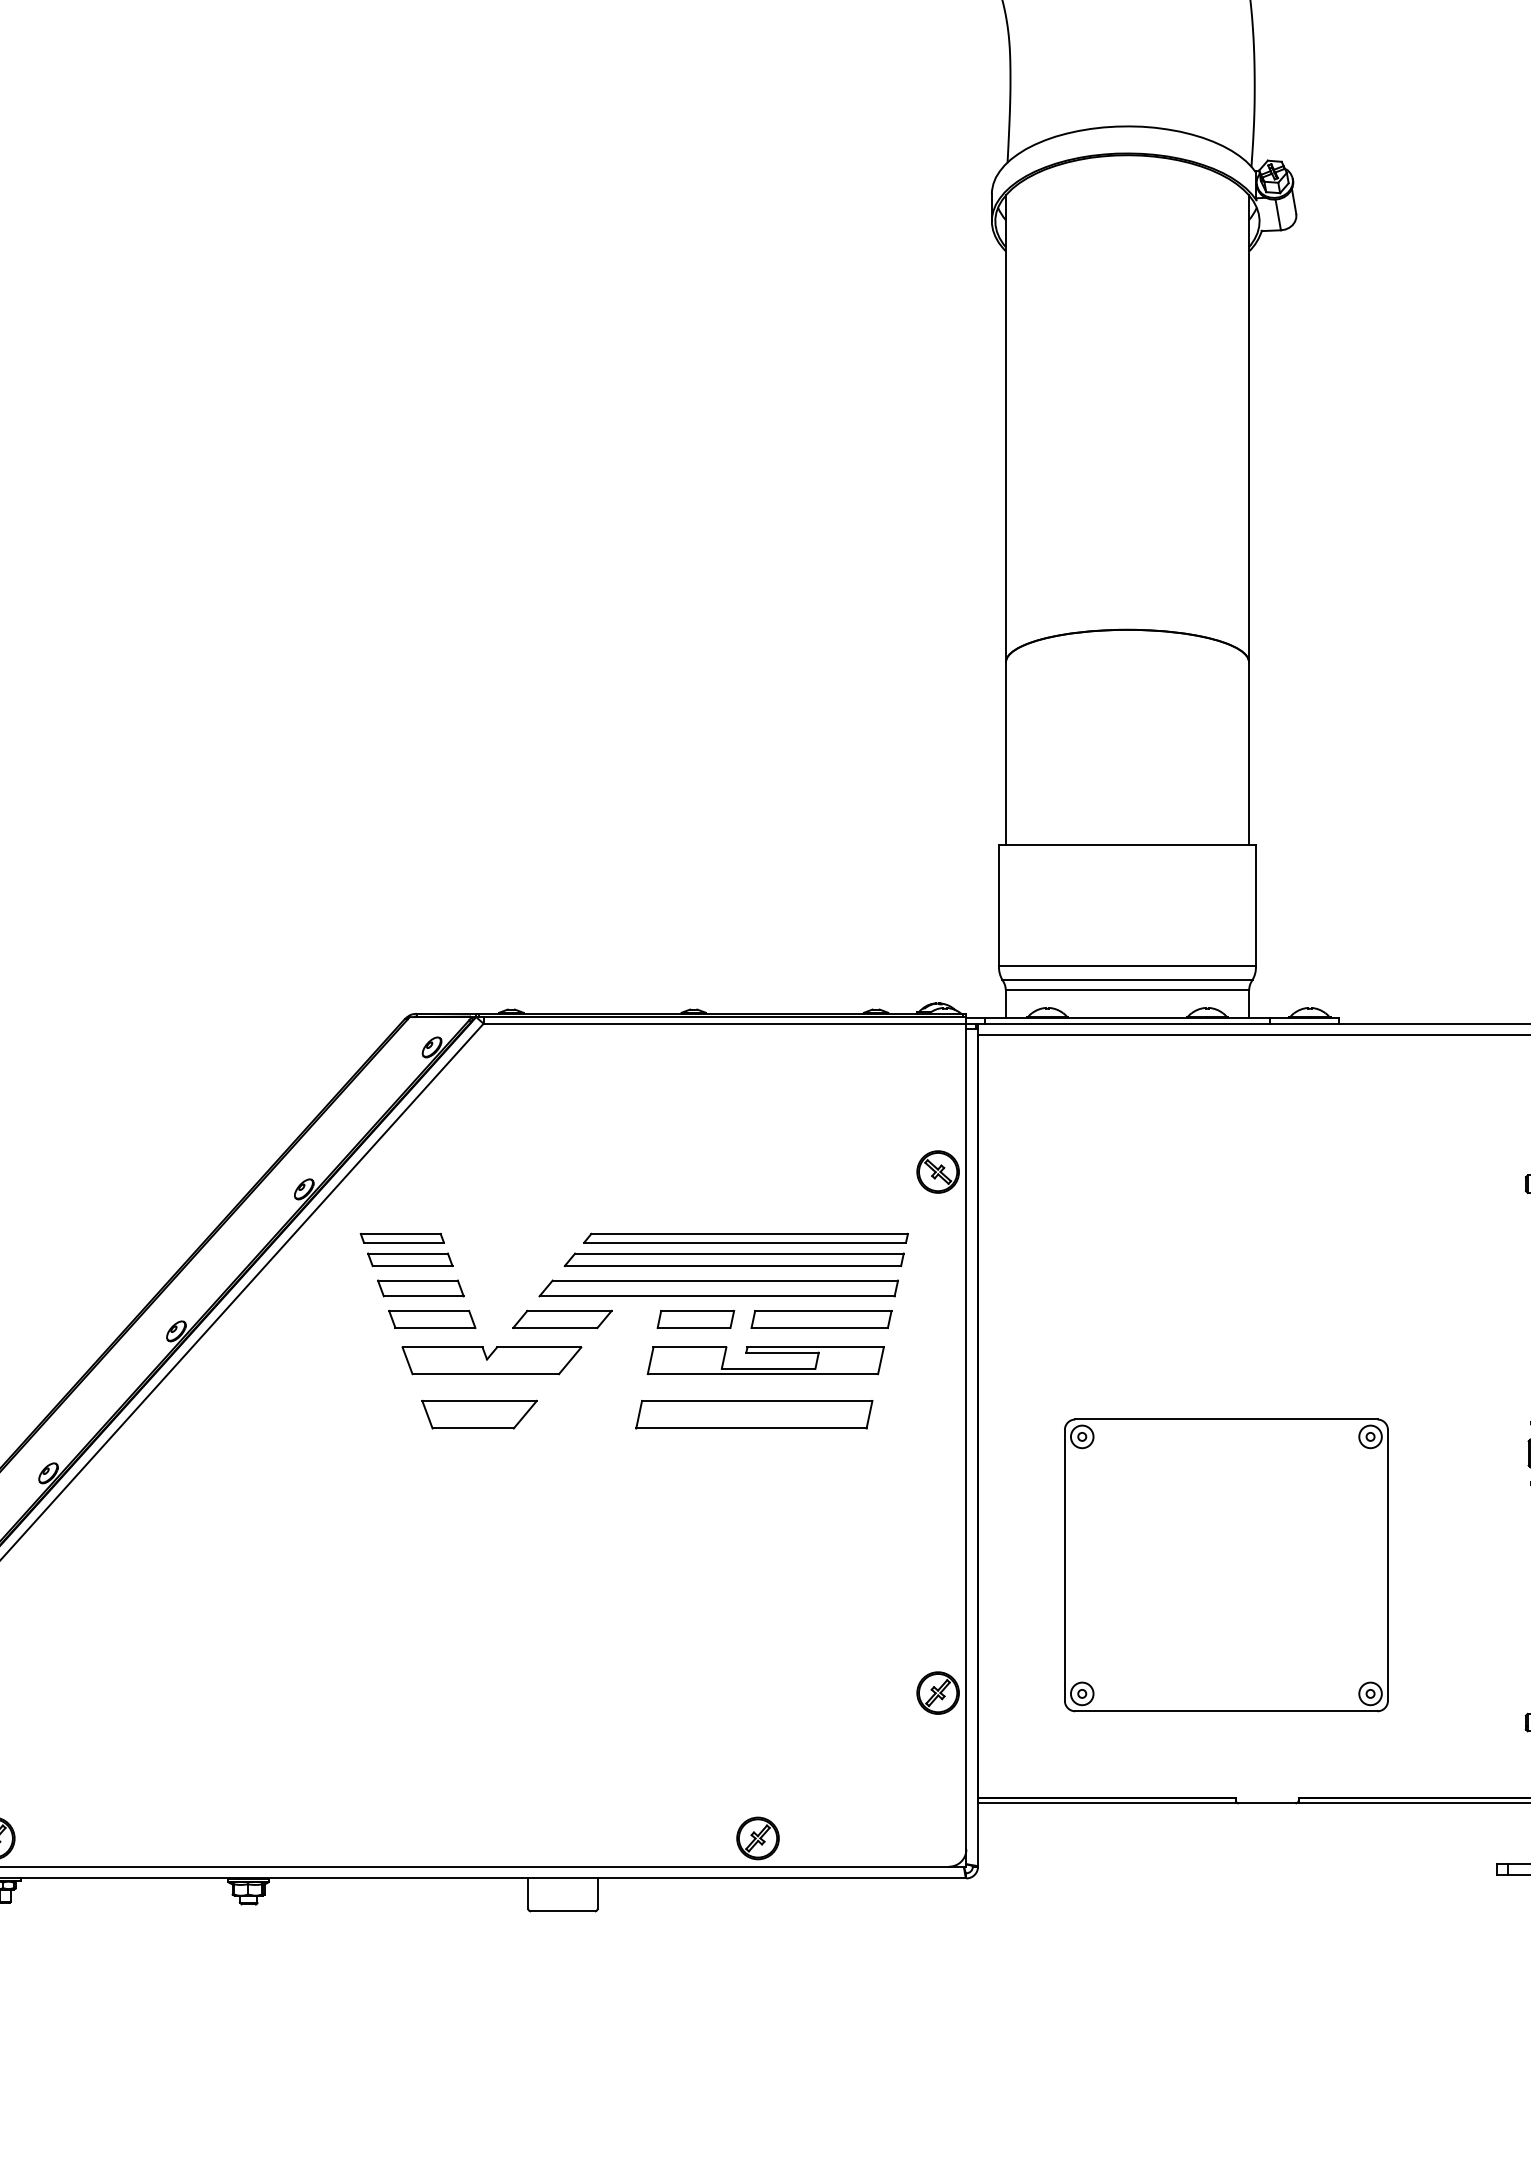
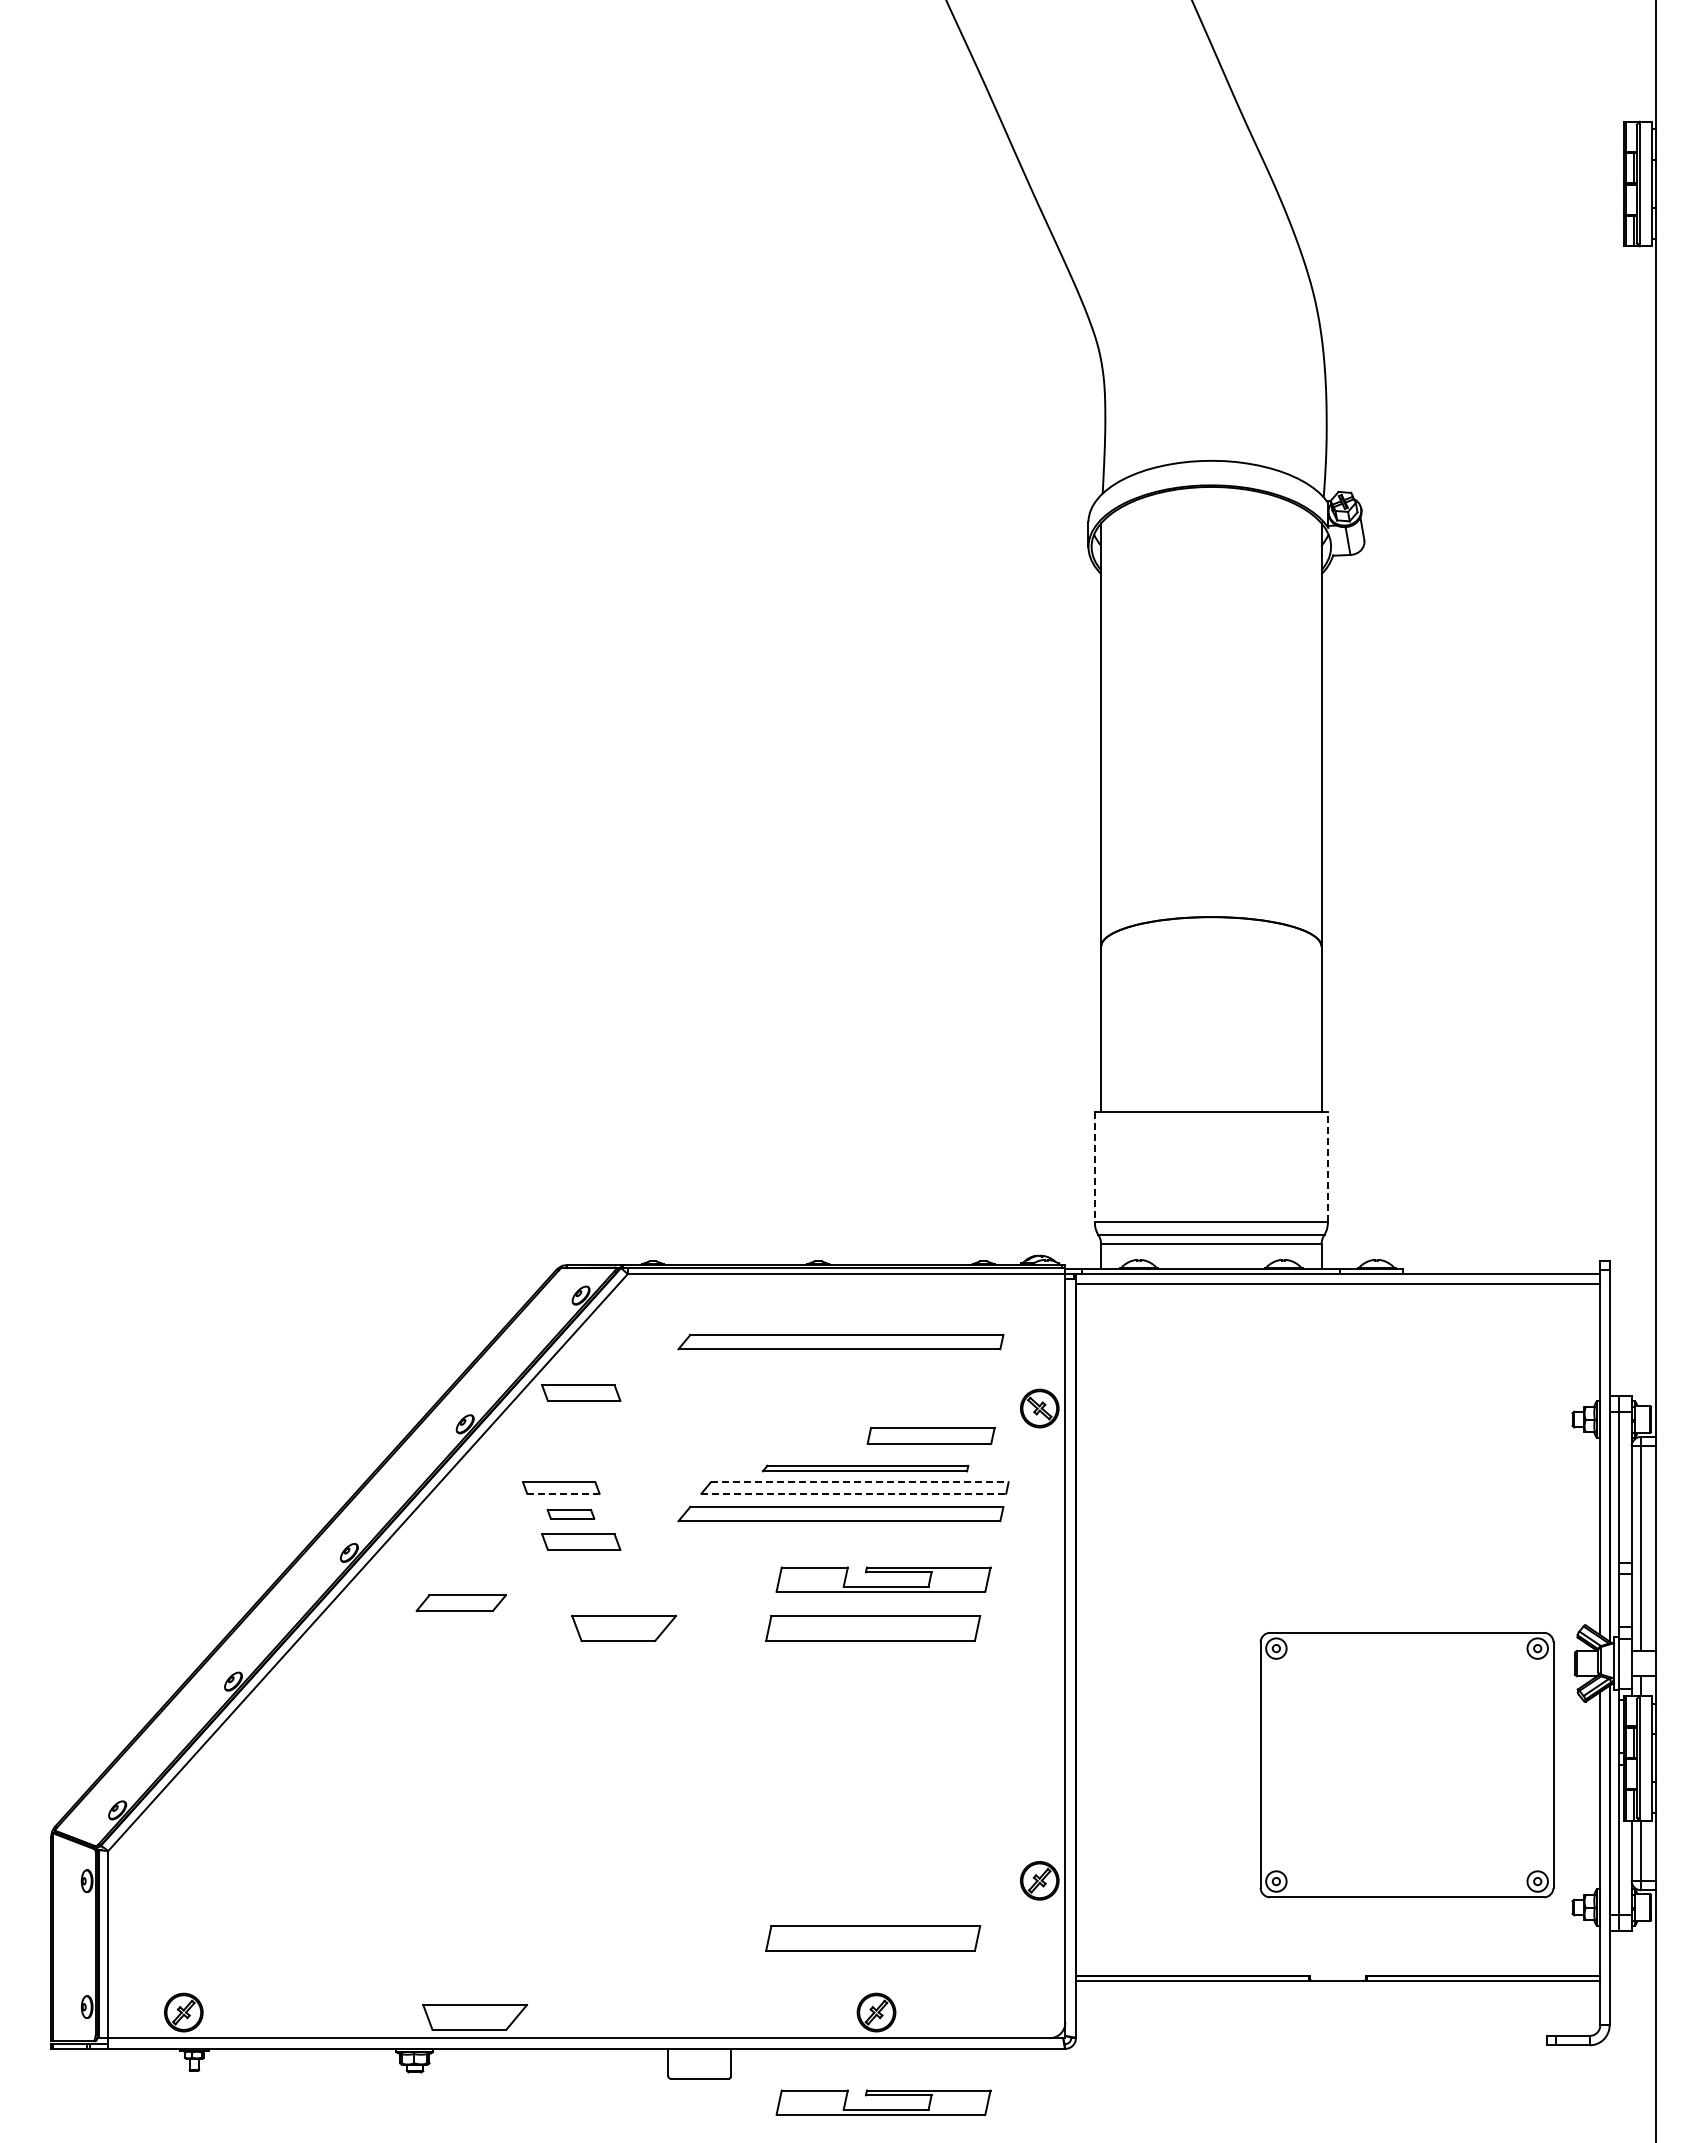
line: (1255, 904) -> (1327, 1166), solid -> dashed
line: (998, 906) -> (1094, 1167), solid -> dashed
part: (718, 1098) -> (840, 1341), added
part: (432, 1154) -> (581, 1392), added
part: (401, 1238) -> (553, 1468), removed
part: (745, 1238) -> (865, 1468), size x0.7
line: (739, 1253) -> (859, 1482), solid -> dashed
line: (412, 1265) -> (563, 1493), solid -> dashed
line: (733, 1265) -> (854, 1493), solid -> dashed
part: (420, 1288) -> (570, 1514), size x0.6
part: (561, 1318) -> (460, 1602), moved
part: (695, 1318) -> (819, 1541), removed
part: (820, 1318) -> (930, 1435), moved
part: (492, 1360) -> (635, 1579), removed
part: (1225, 1565) -> (1406, 1765), moved
part: (754, 1756) -> (873, 1938), added
part: (314, 1843) -> (474, 2017), added
part: (765, 1929) -> (883, 2095), added

